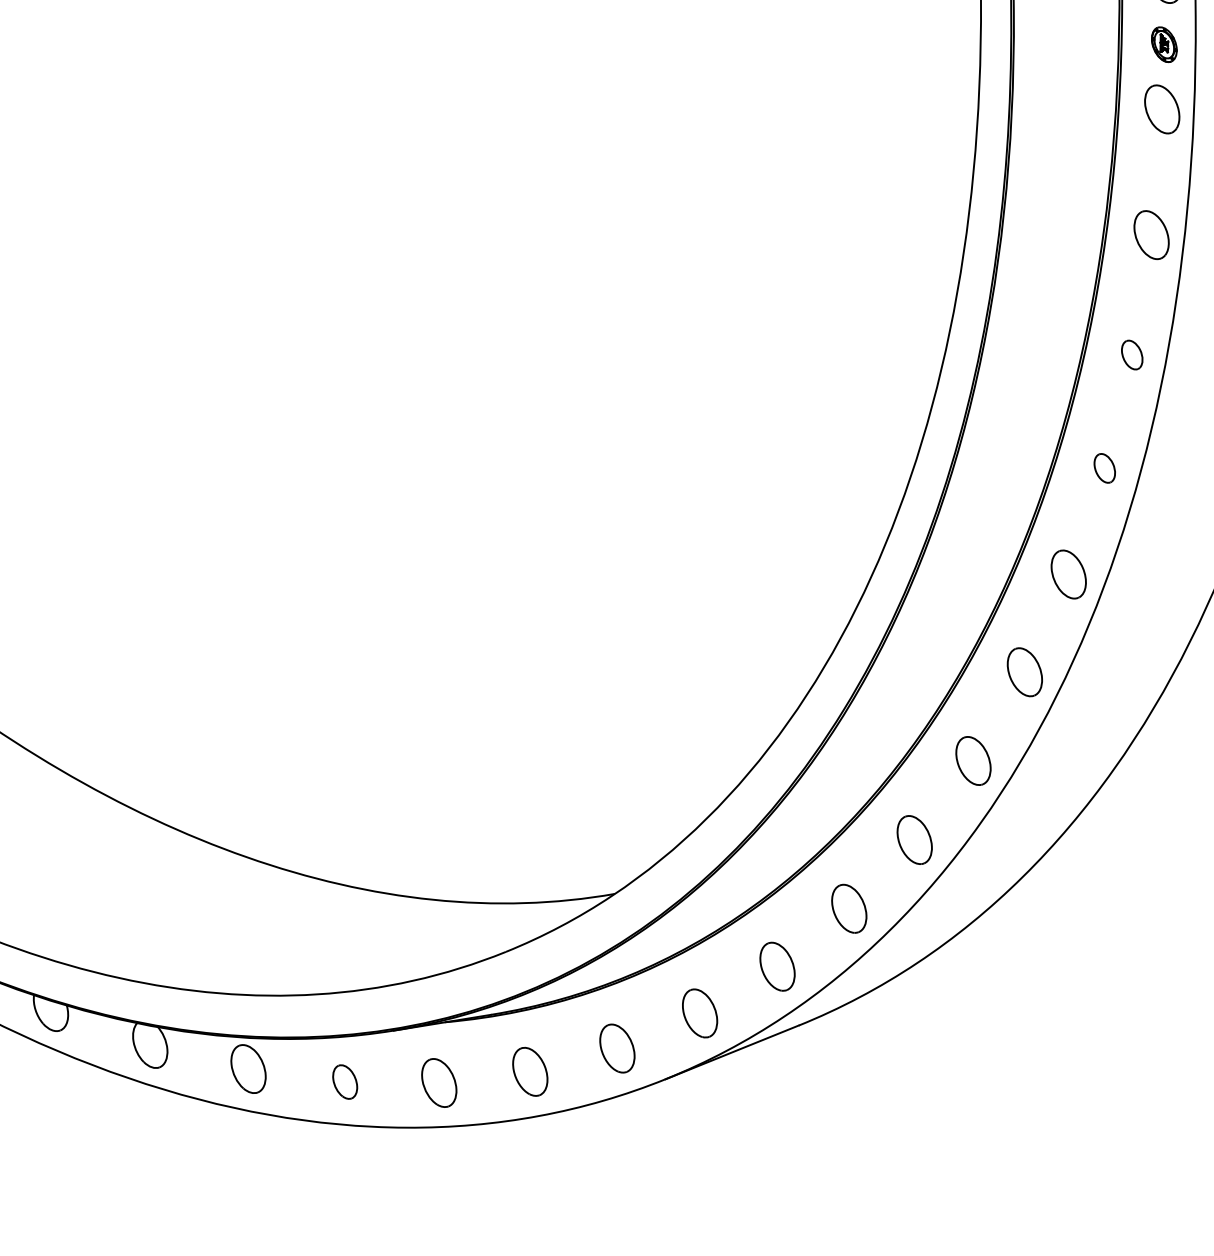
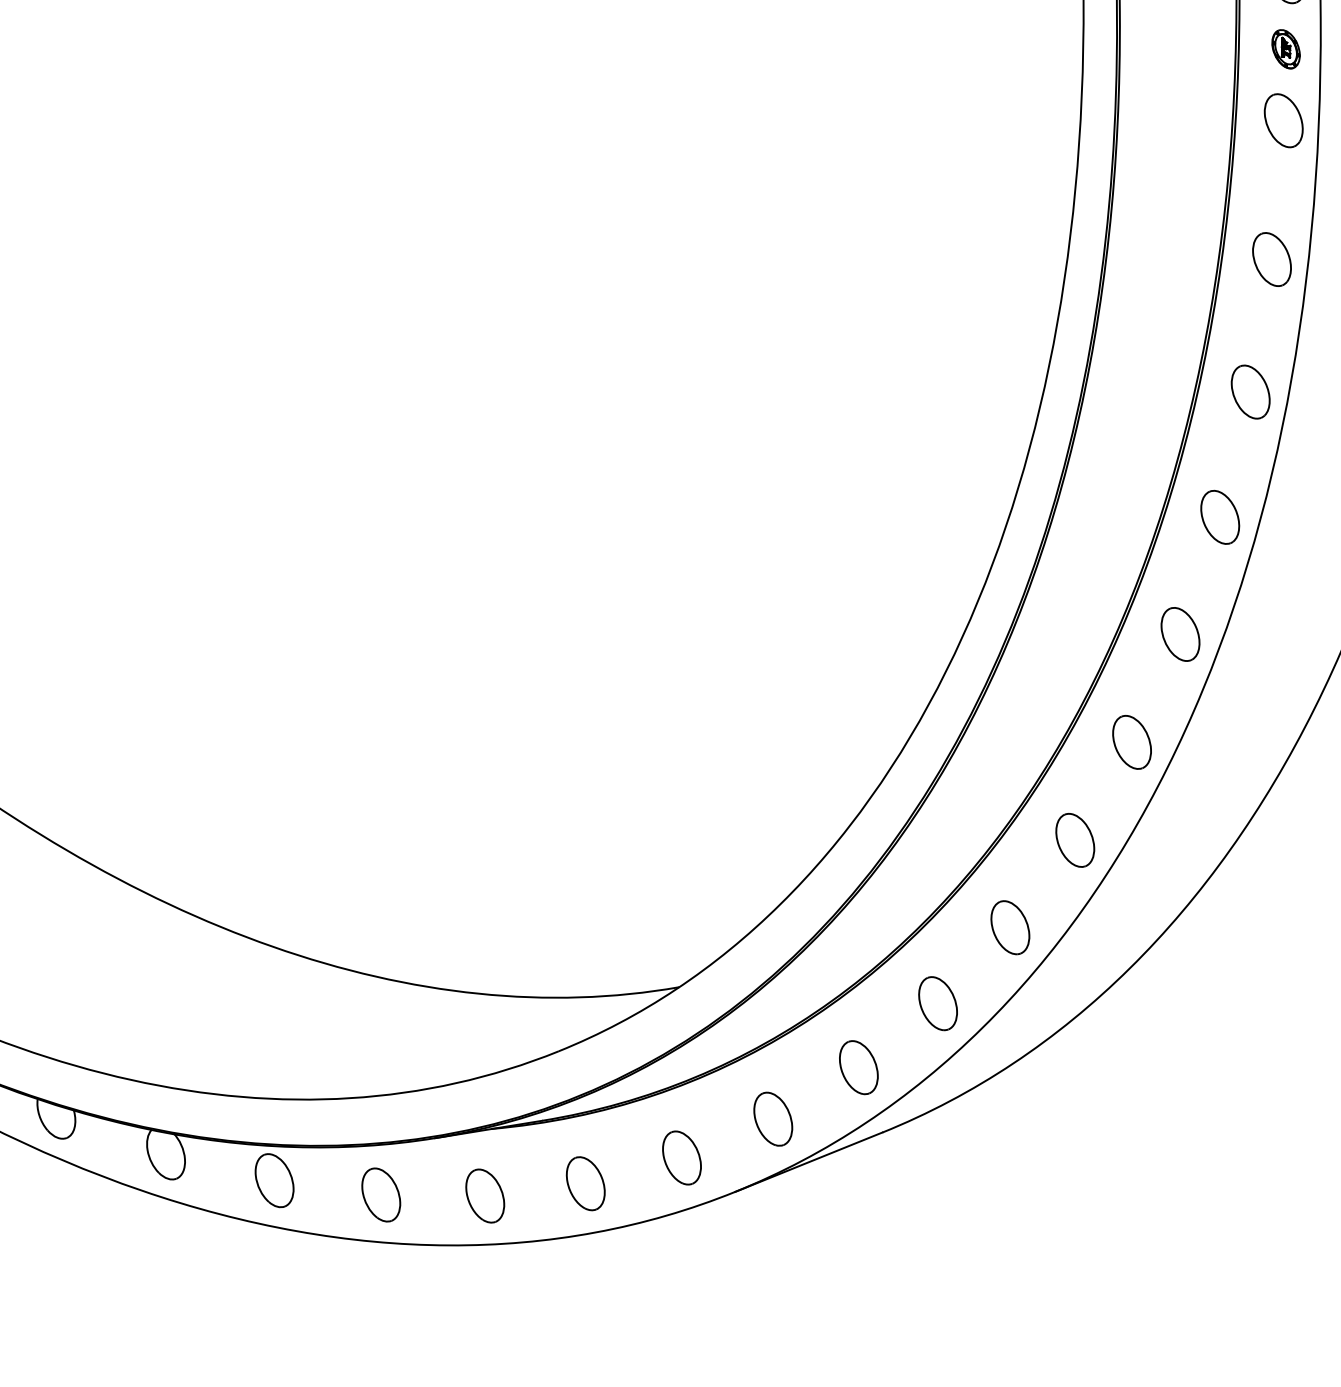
part: (1132, 354) -> (1250, 391), size x1.67
part: (1104, 467) -> (1220, 516), size x1.67
part: (345, 1081) -> (381, 1194), size x1.43

